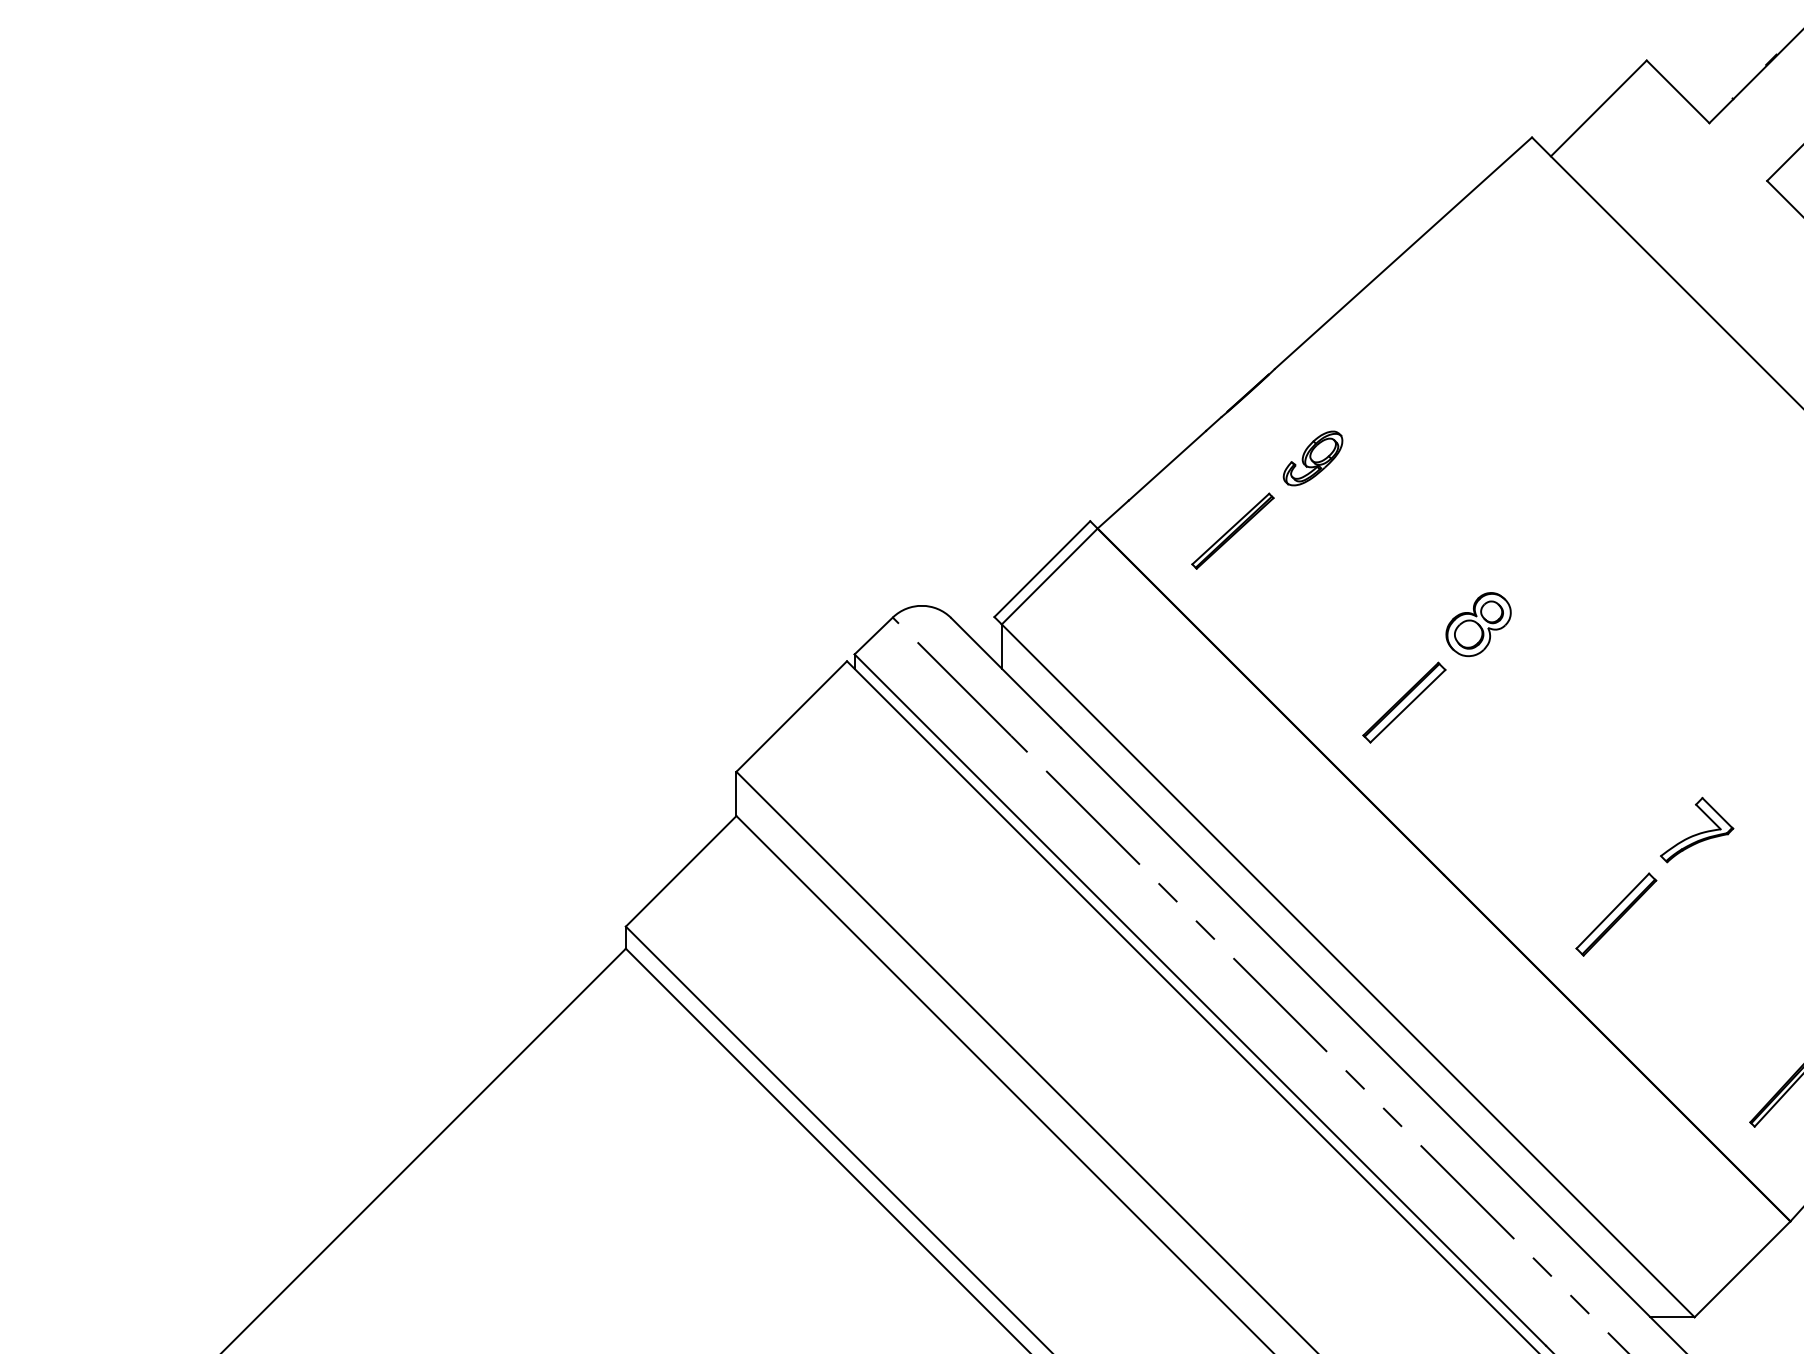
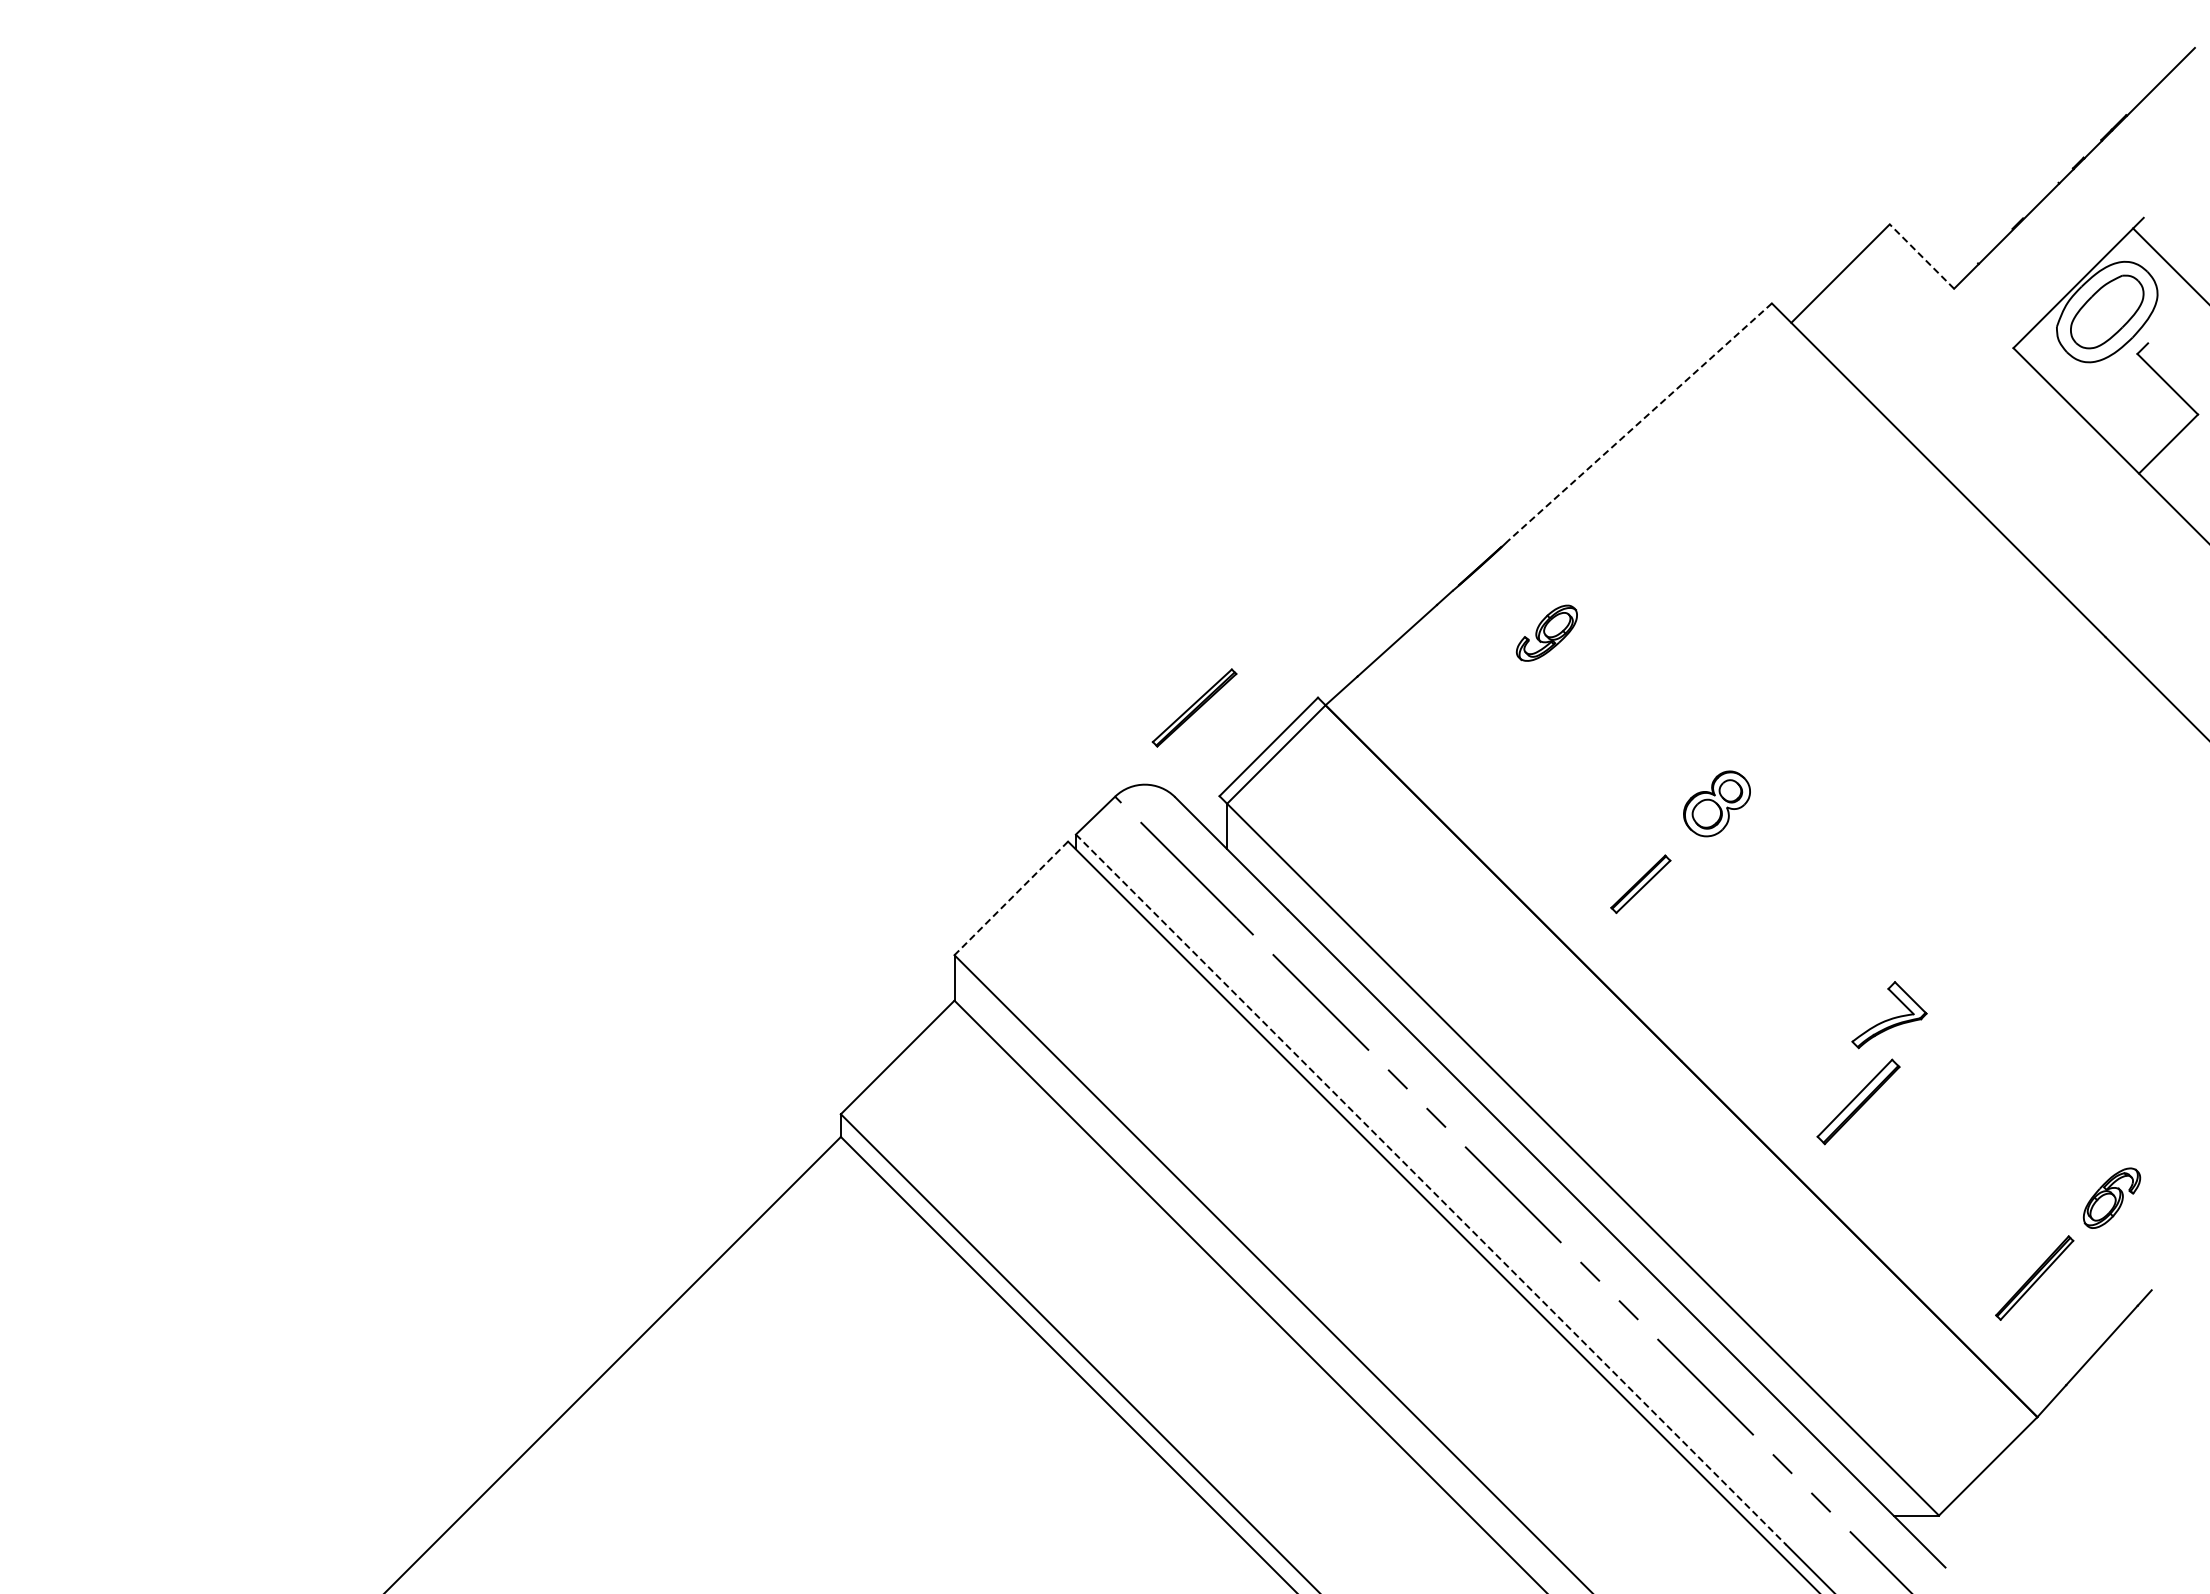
line: (1677, 91) -> (1921, 256), solid -> dashed
line: (1403, 253) -> (1639, 422), solid -> dashed
part: (1232, 530) -> (1194, 707), moved
part: (1404, 703) -> (1640, 884), size x0.7
line: (790, 716) -> (1010, 898), solid -> dashed
part: (1697, 830) -> (1889, 1015), moved
line: (1200, 1000) -> (1431, 1190), solid -> dashed

